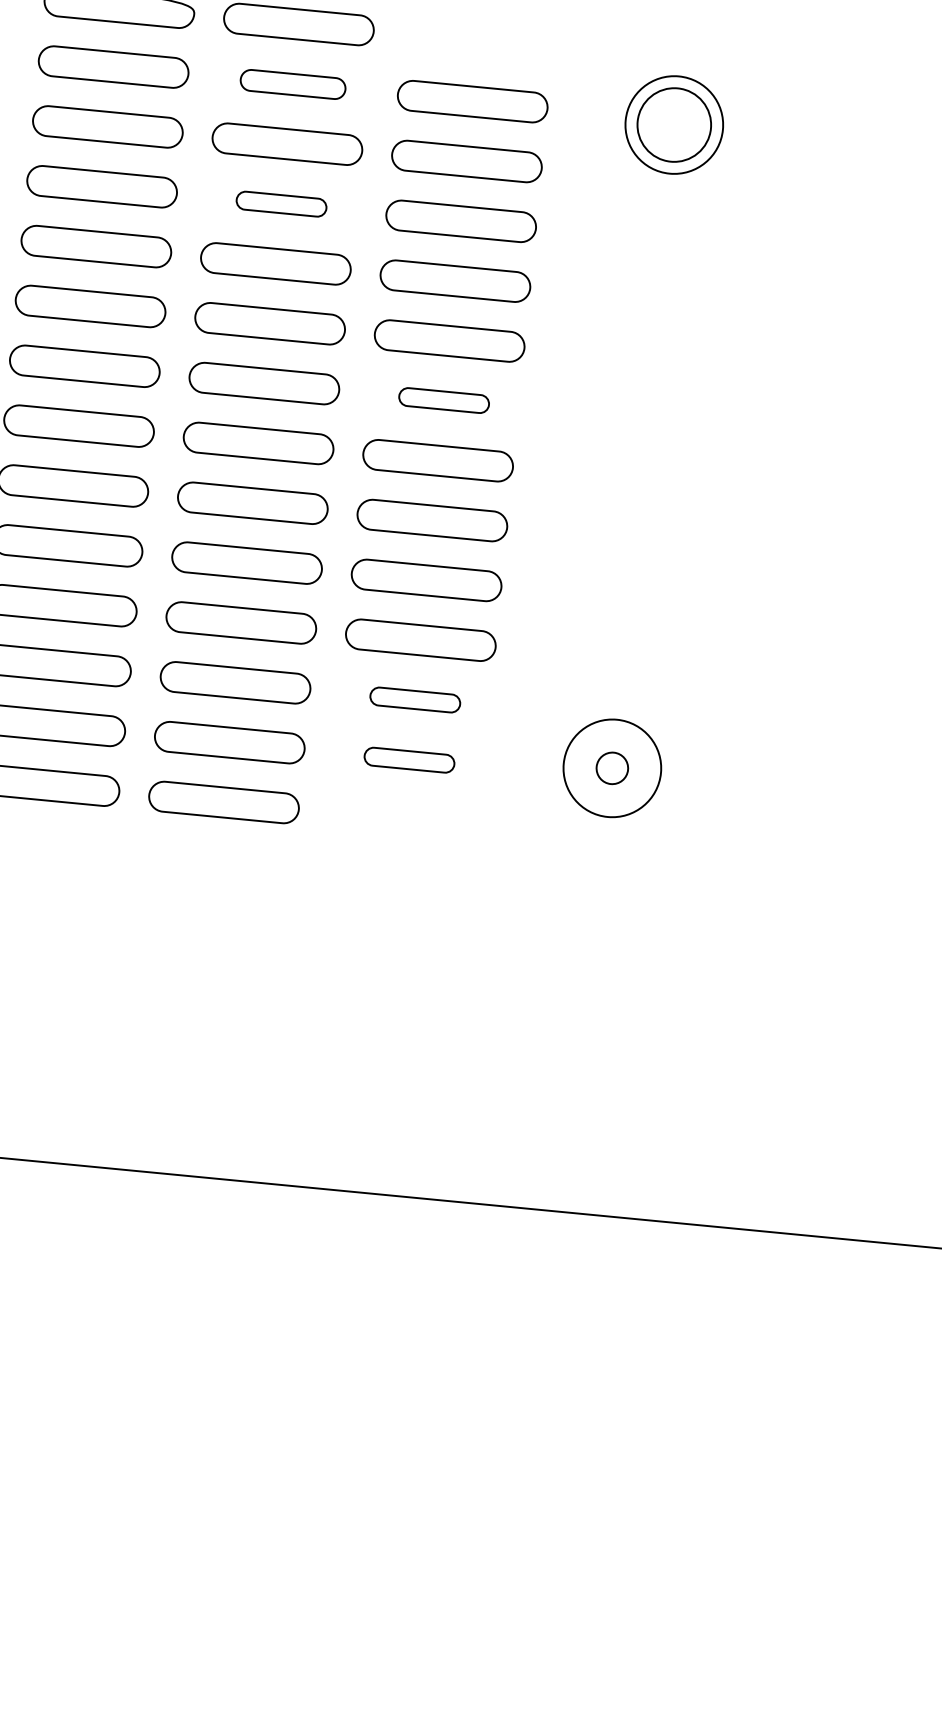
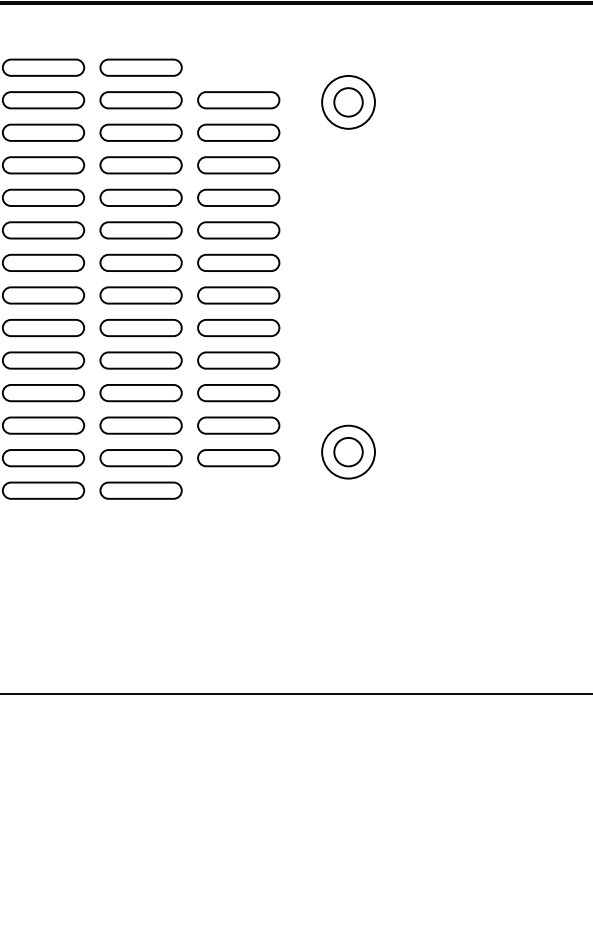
part: (292, 84) -> (140, 100), size x1.43
circle: (674, 125) -> (348, 102), size x0.71
part: (280, 204) -> (140, 165), size x1.67
part: (443, 400) -> (238, 262), size x1.67
part: (414, 699) -> (238, 425), size x1.67
part: (408, 760) -> (238, 458), size x1.67
circle: (612, 767) -> (348, 451), size x1.67

